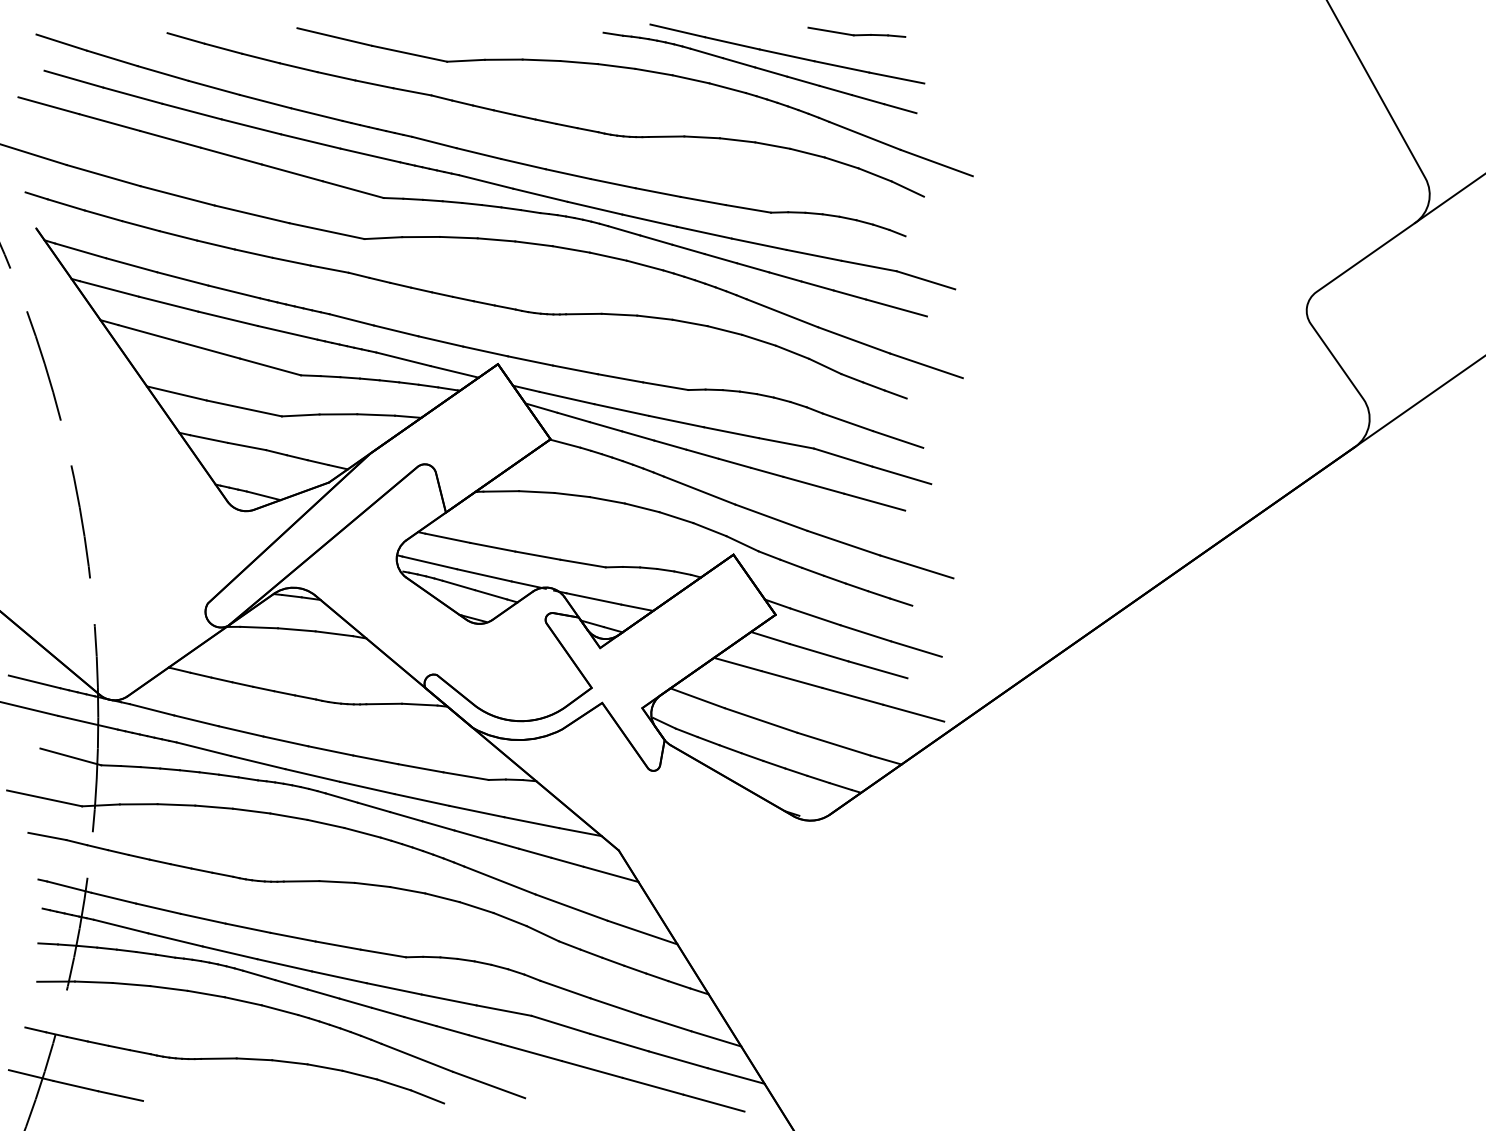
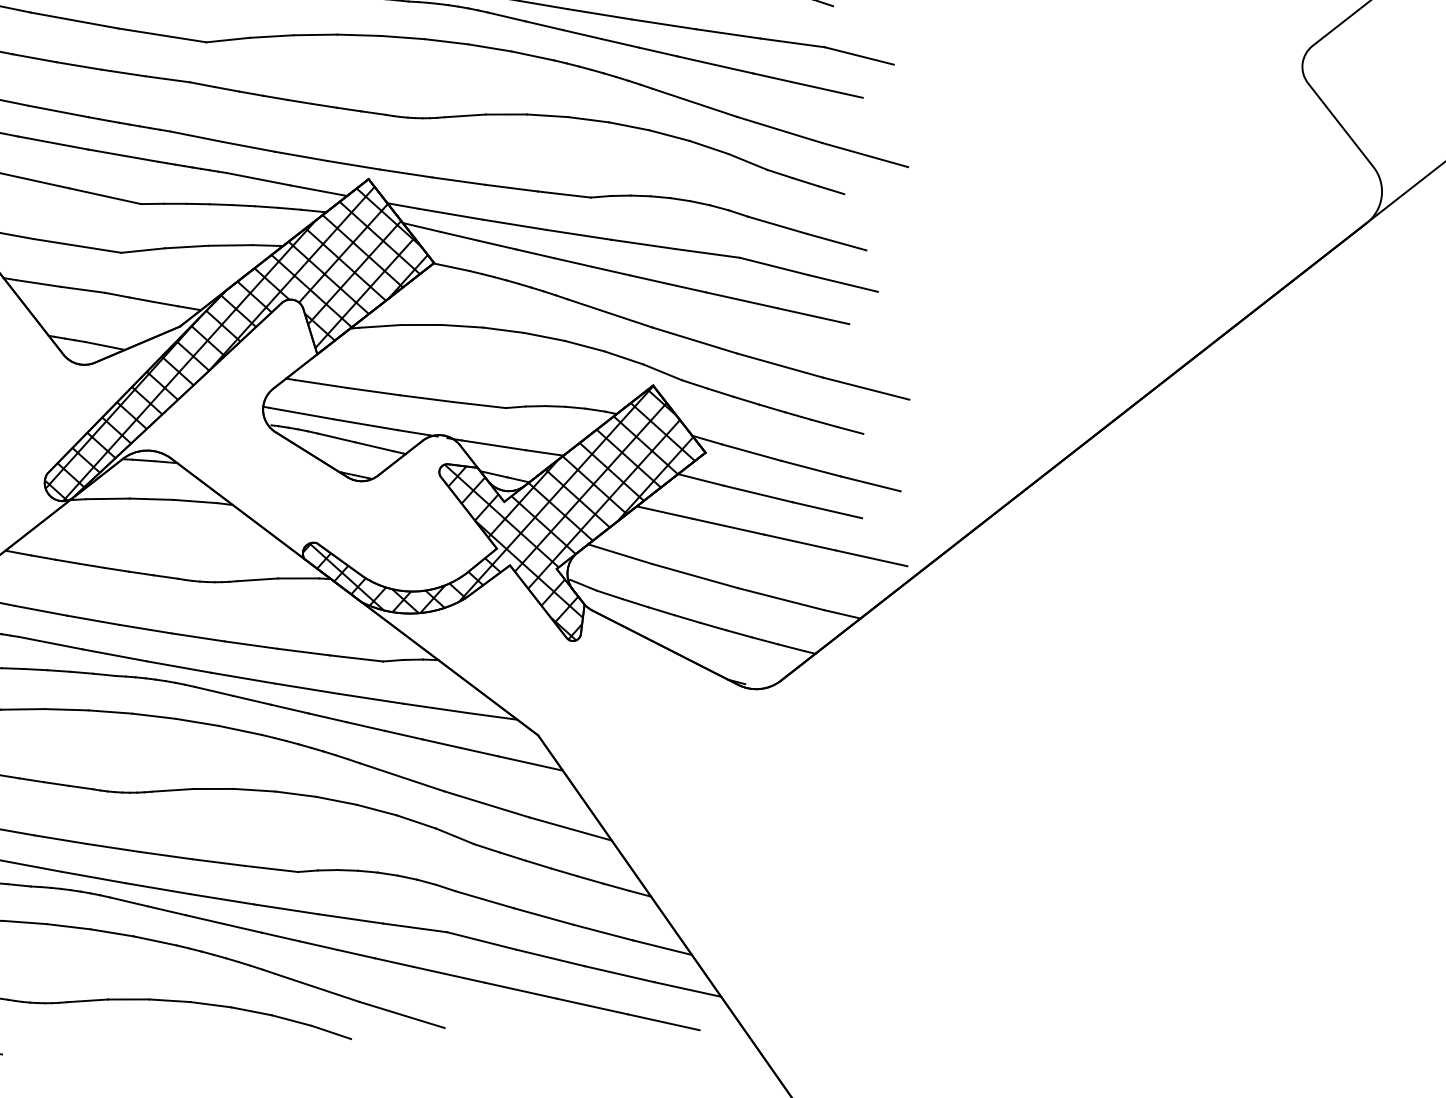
hatch: (375, 499) -> (234, 343), added
hatch: (595, 662) -> (499, 518), added

